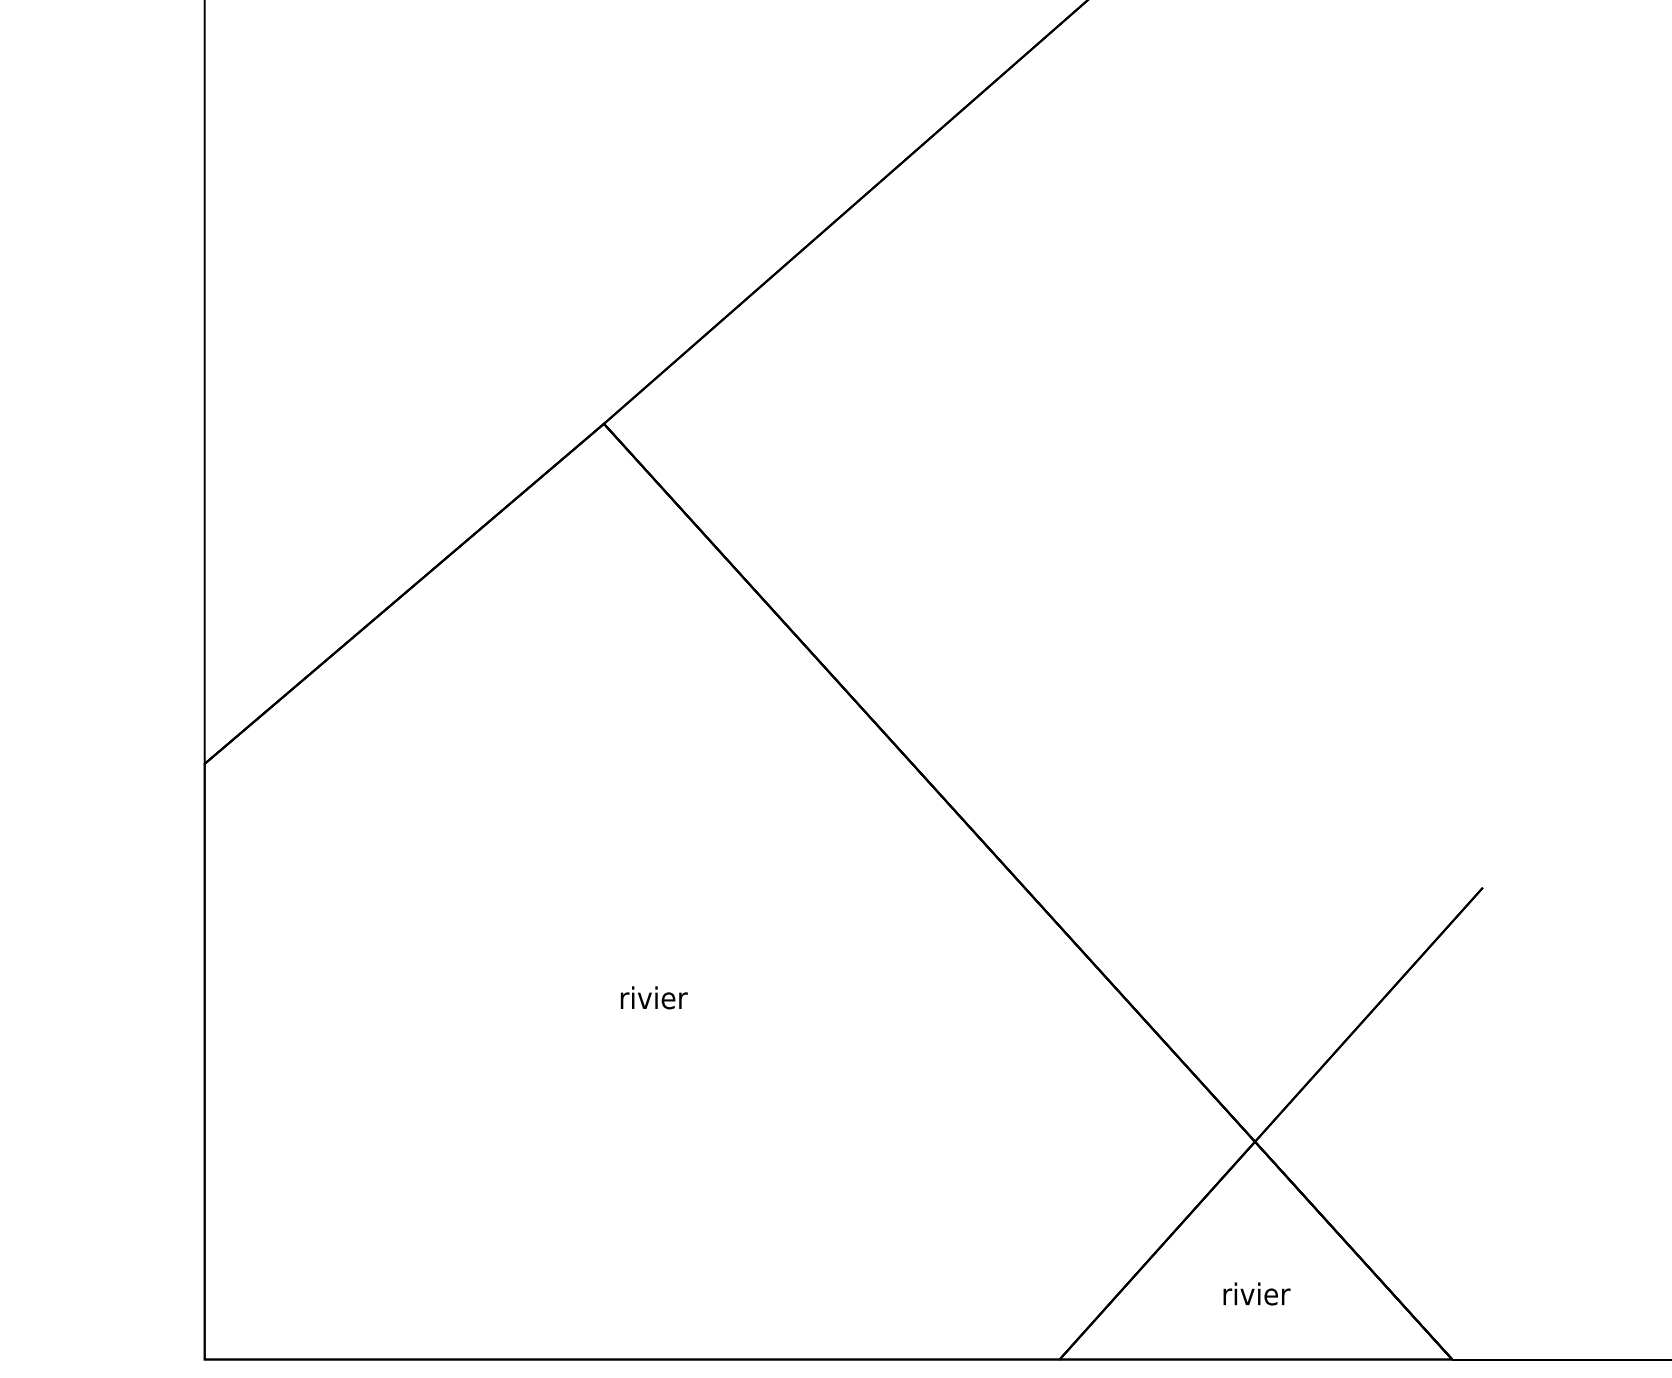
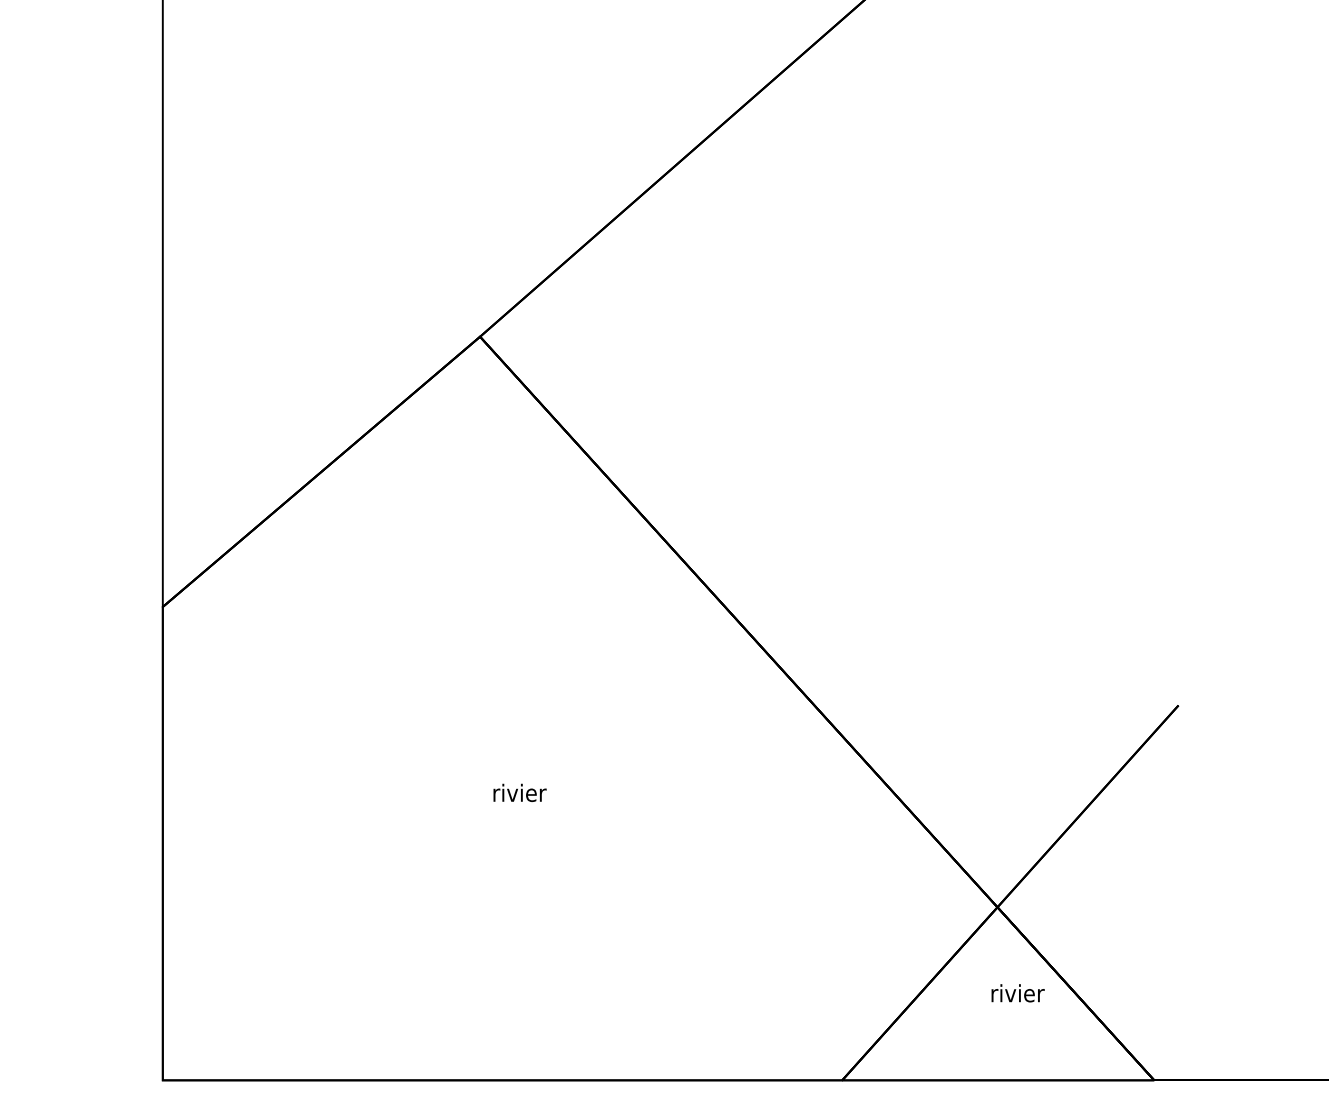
text: (1256, 1293) -> (1017, 992), moved

